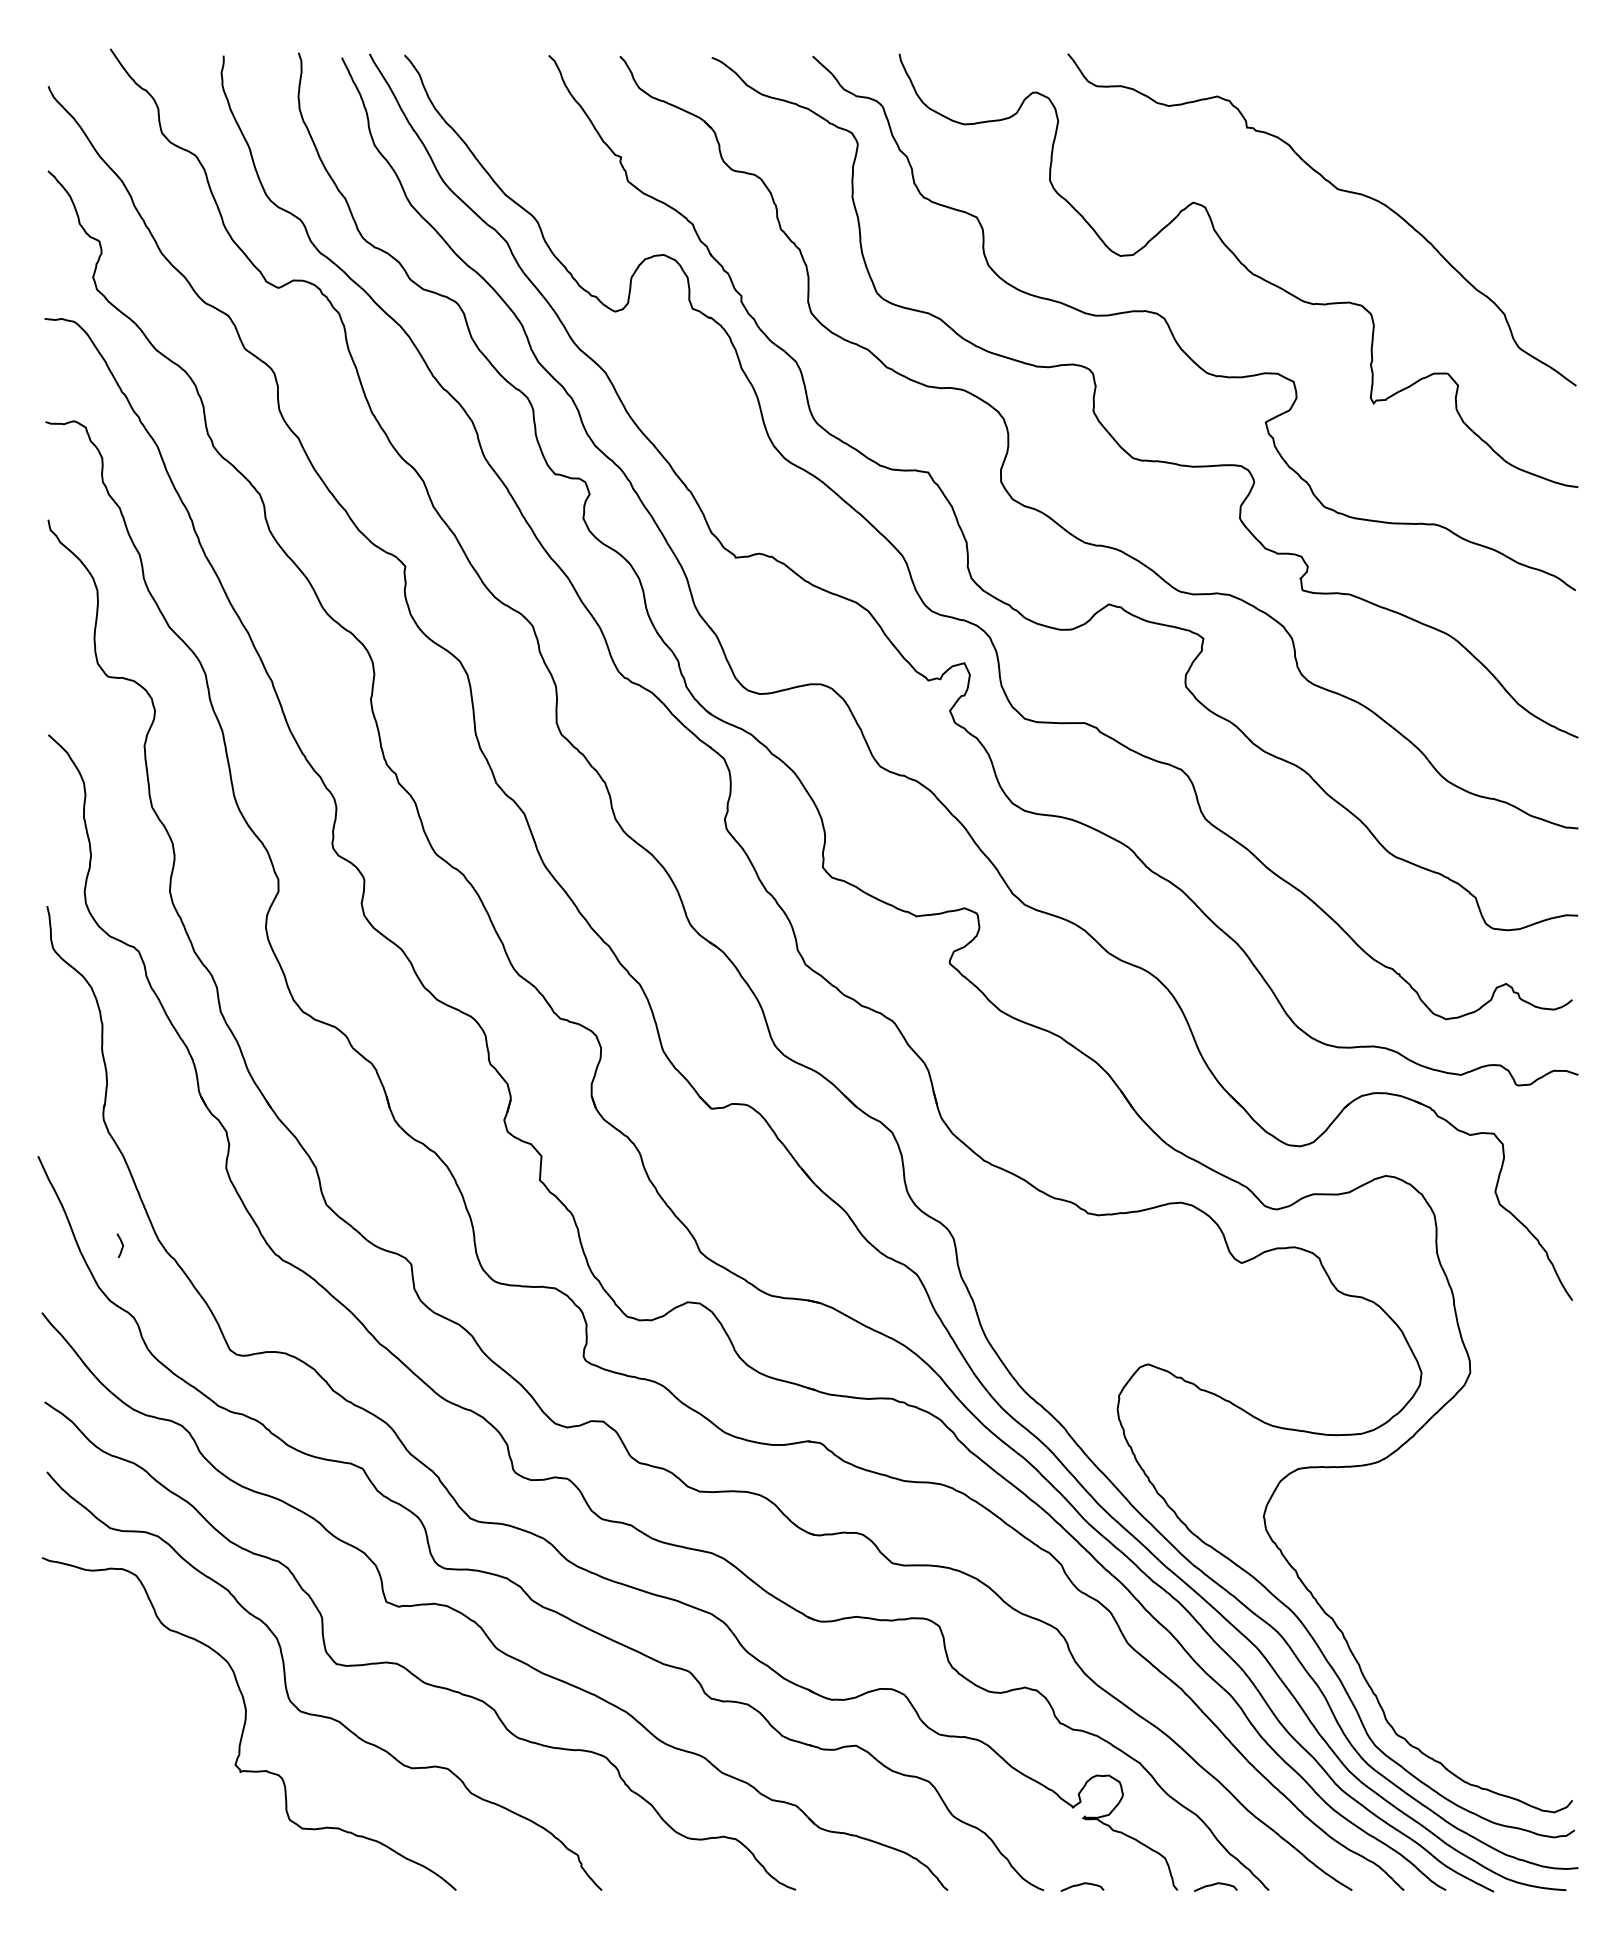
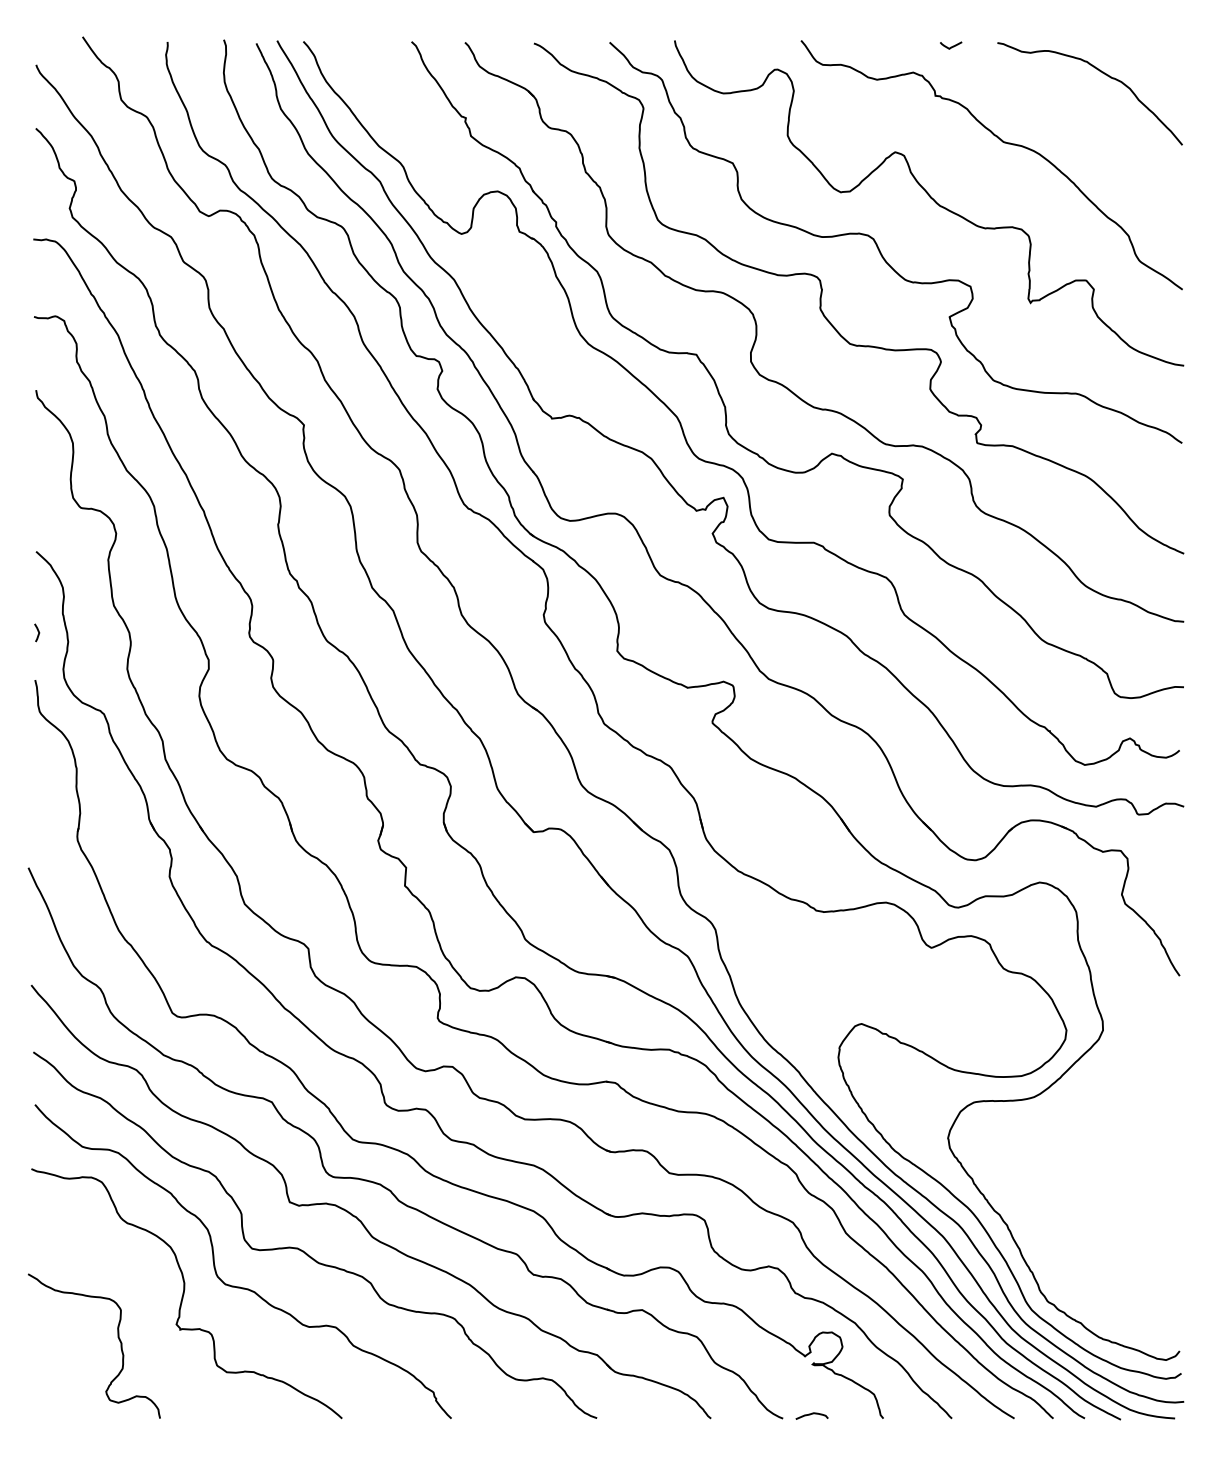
curve: (1268, 61) -> (951, 46), added
curve: (1466, 96) -> (1100, 72), added
line: (120, 1243) -> (37, 631), moved
curve: (156, 1782) -> (117, 1337), added
curve: (1214, 1884) -> (911, 1414), removed

